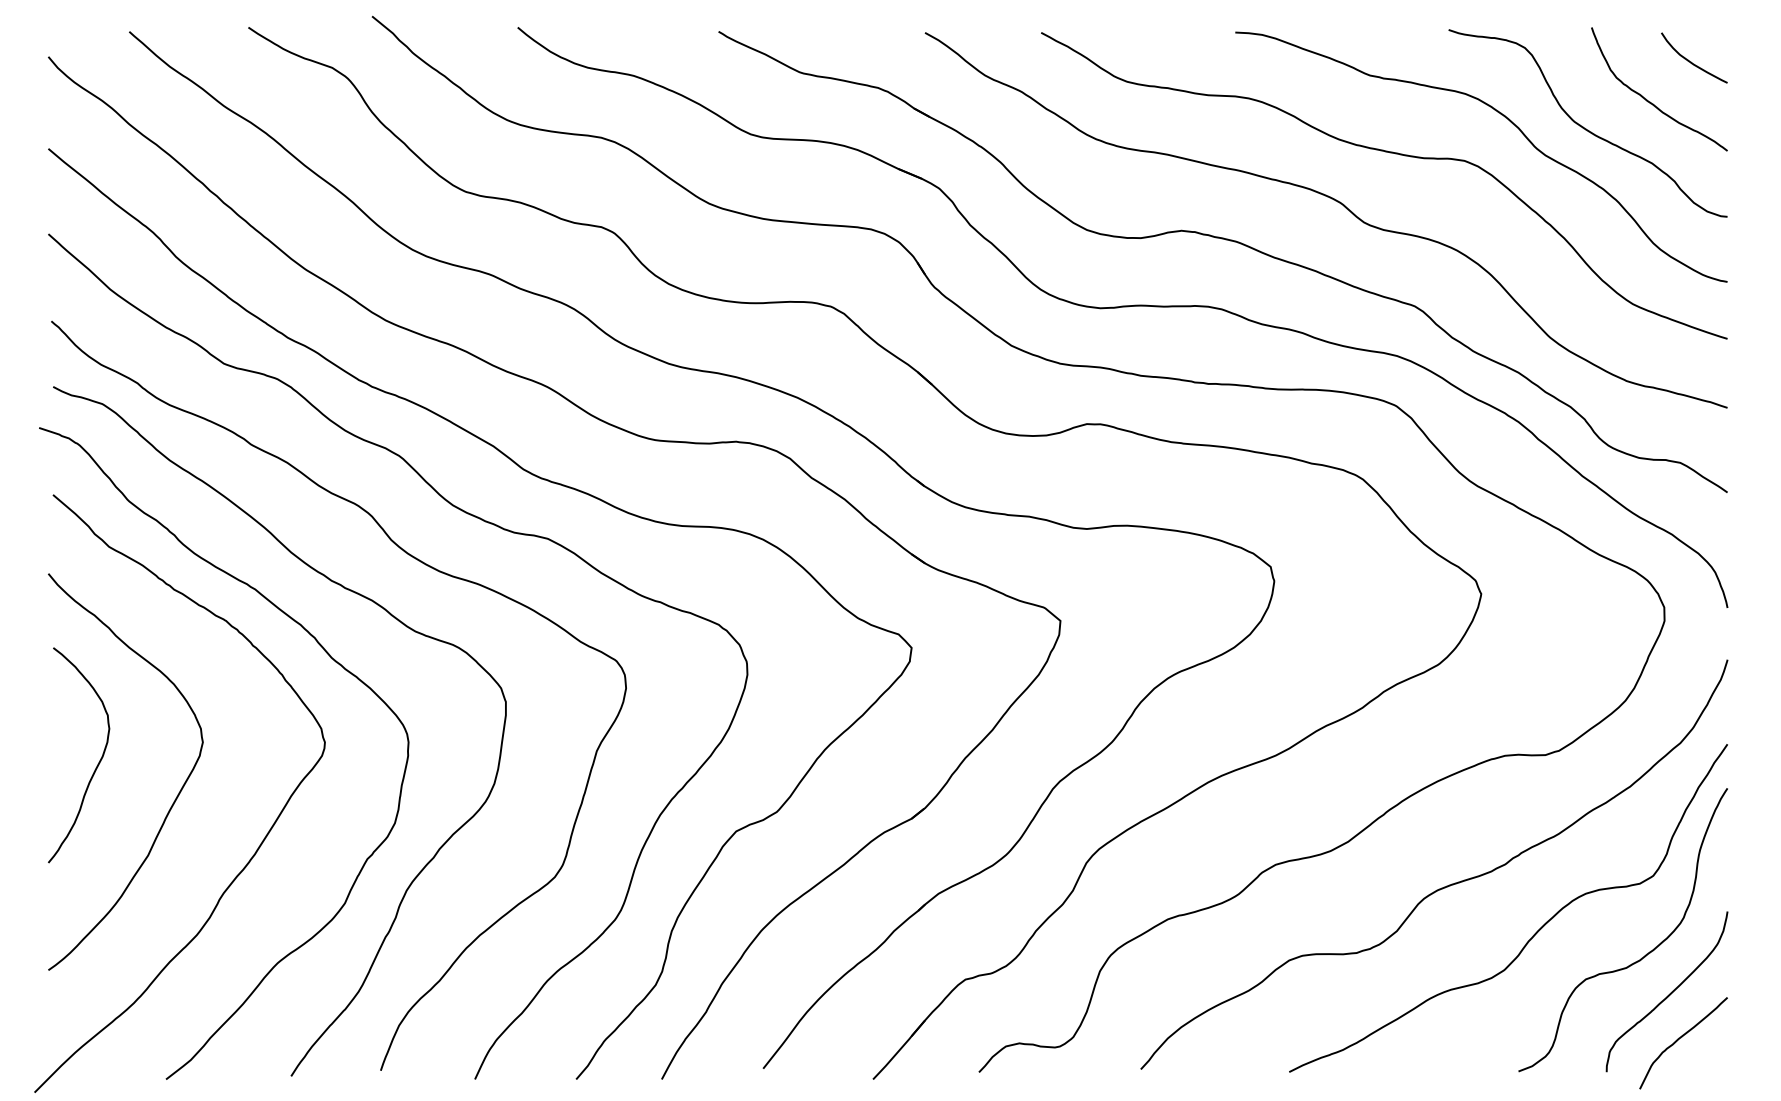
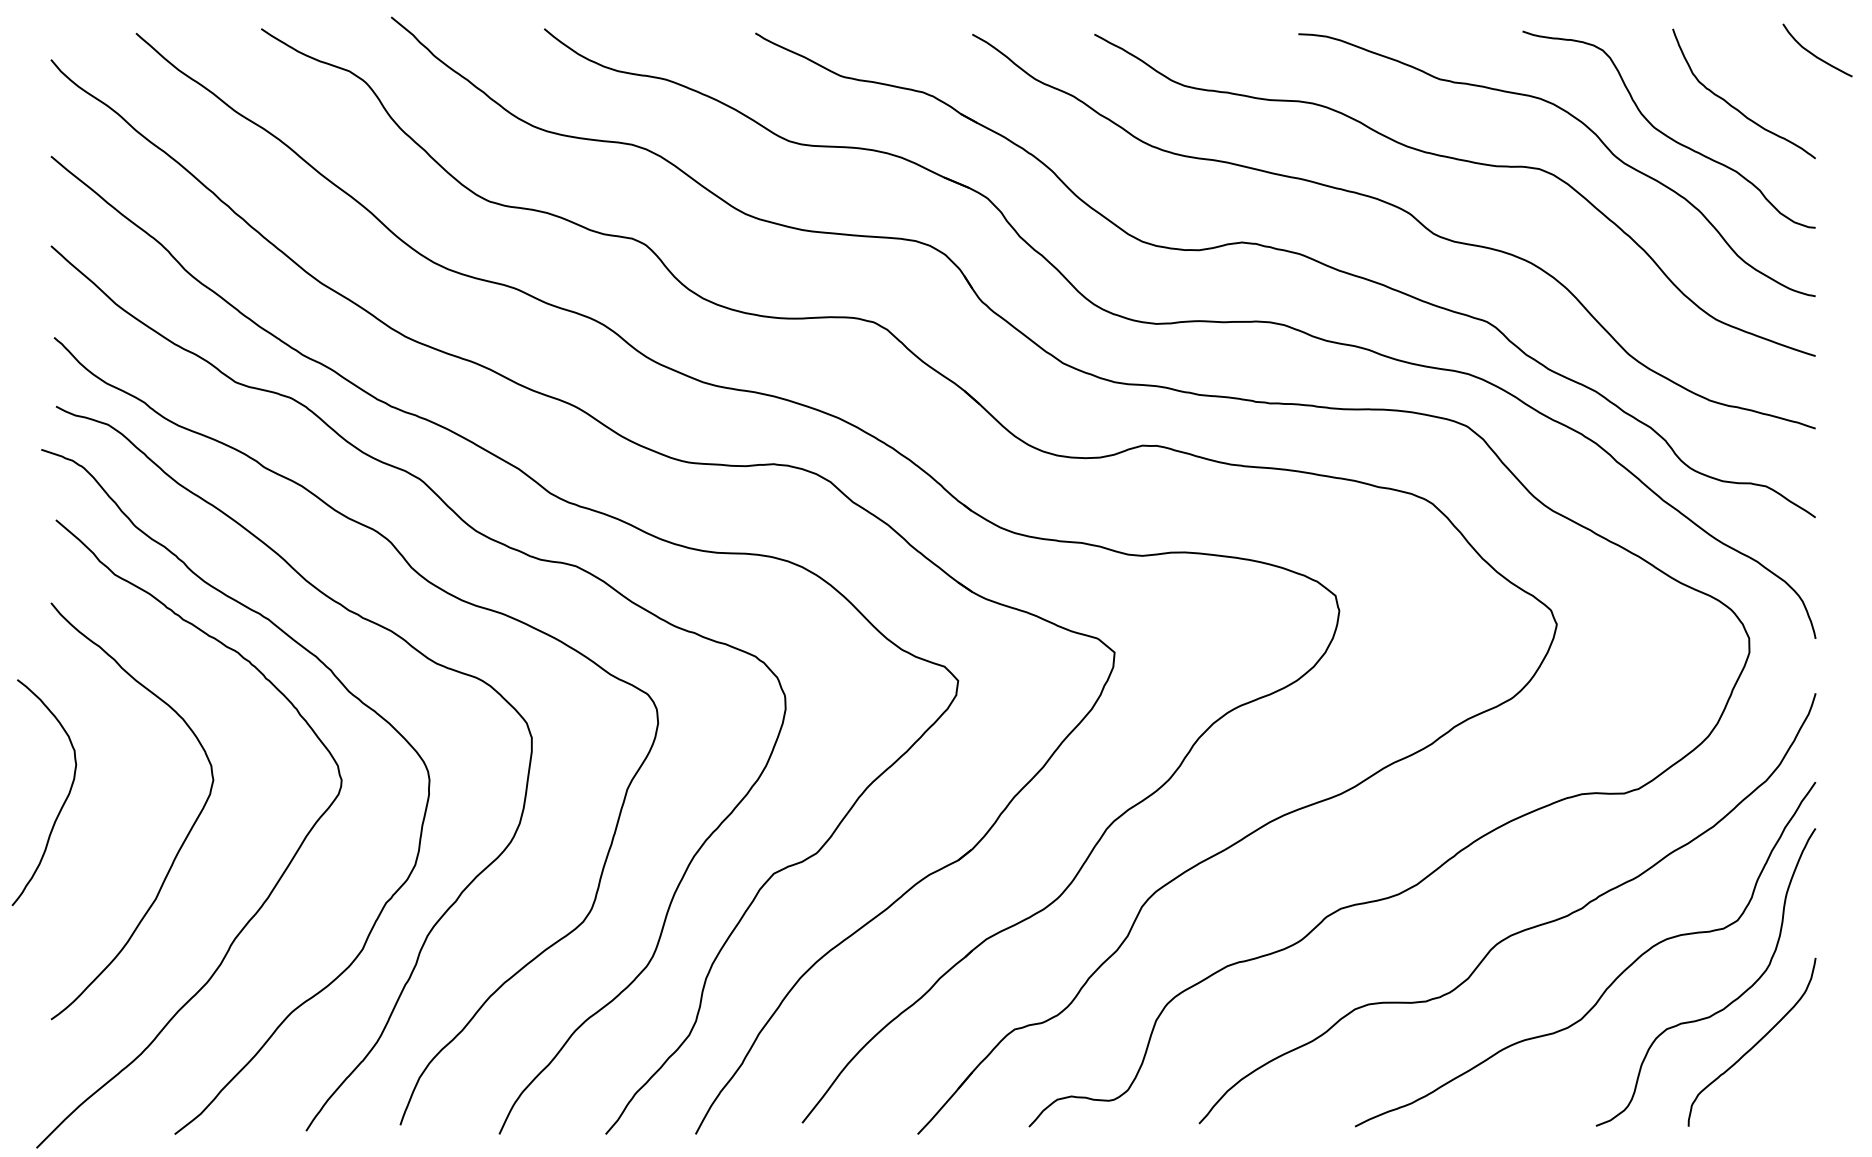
curve: (1691, 61) -> (1814, 54), moved
curve: (95, 767) -> (61, 805), moved
curve: (1679, 1039) -> (1765, 1092), removed

